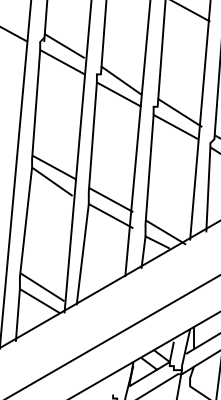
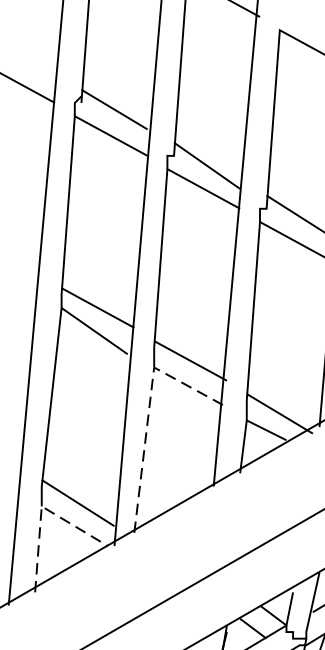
line: (85, 228) -> (148, 407), solid -> dashed
line: (19, 291) -> (41, 510), solid -> dashed

